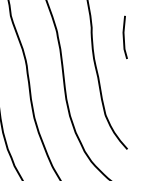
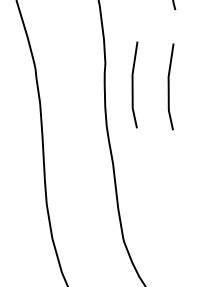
line: (106, 37) -> (134, 84), added

